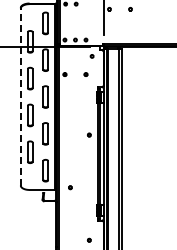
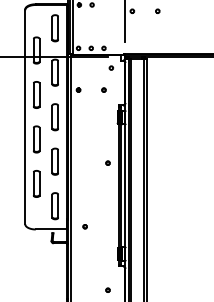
line: (20, 97) -> (24, 117), dashed -> solid

